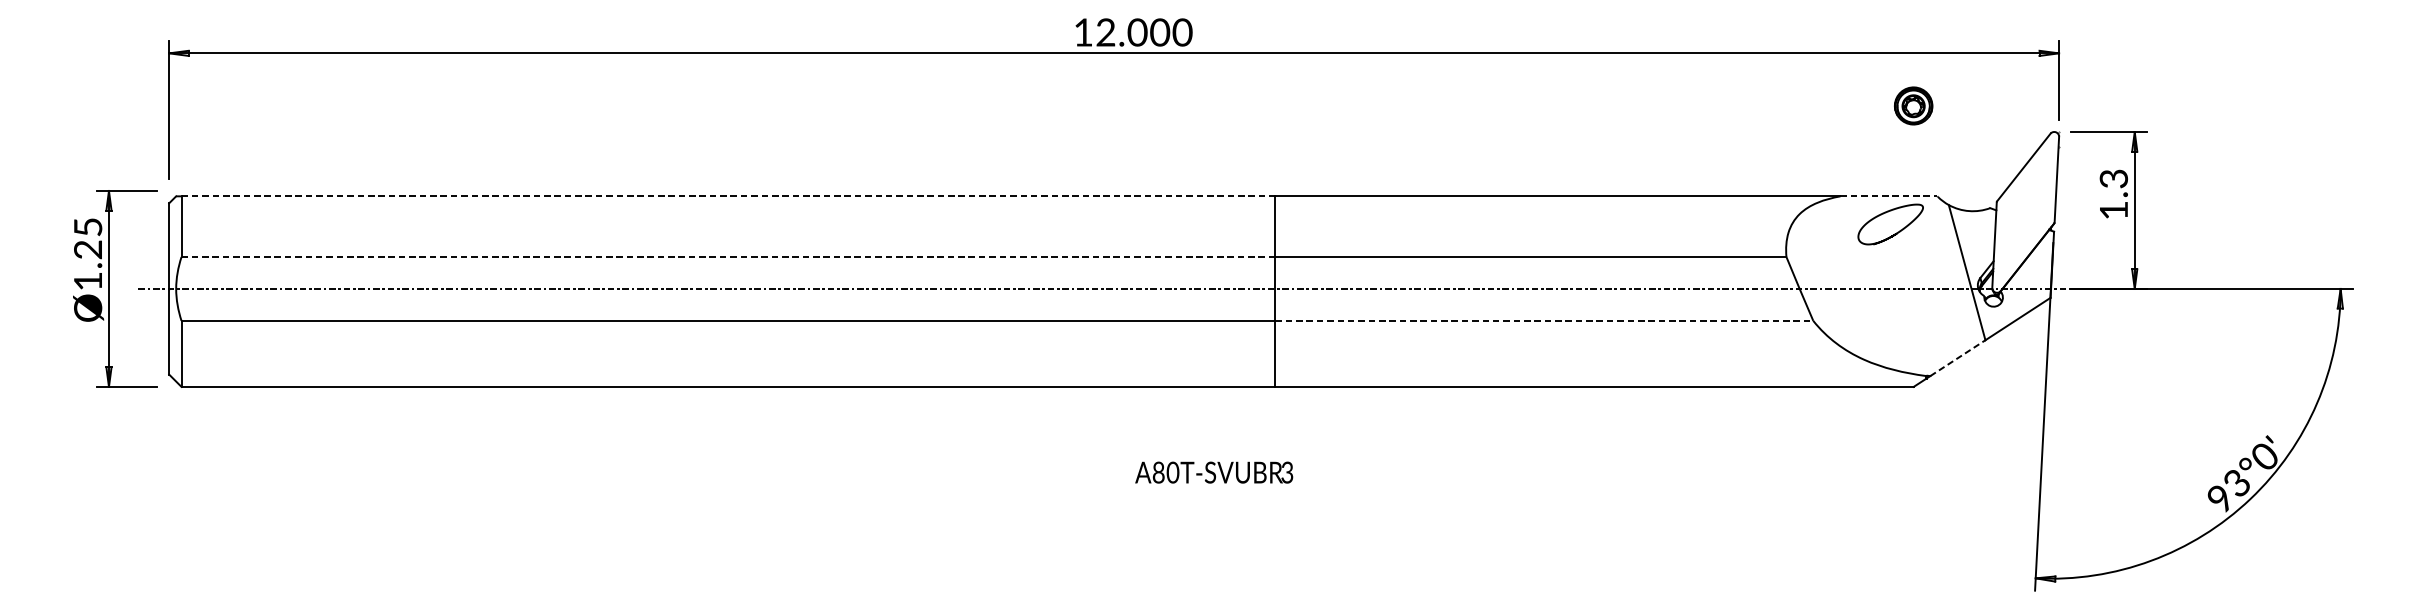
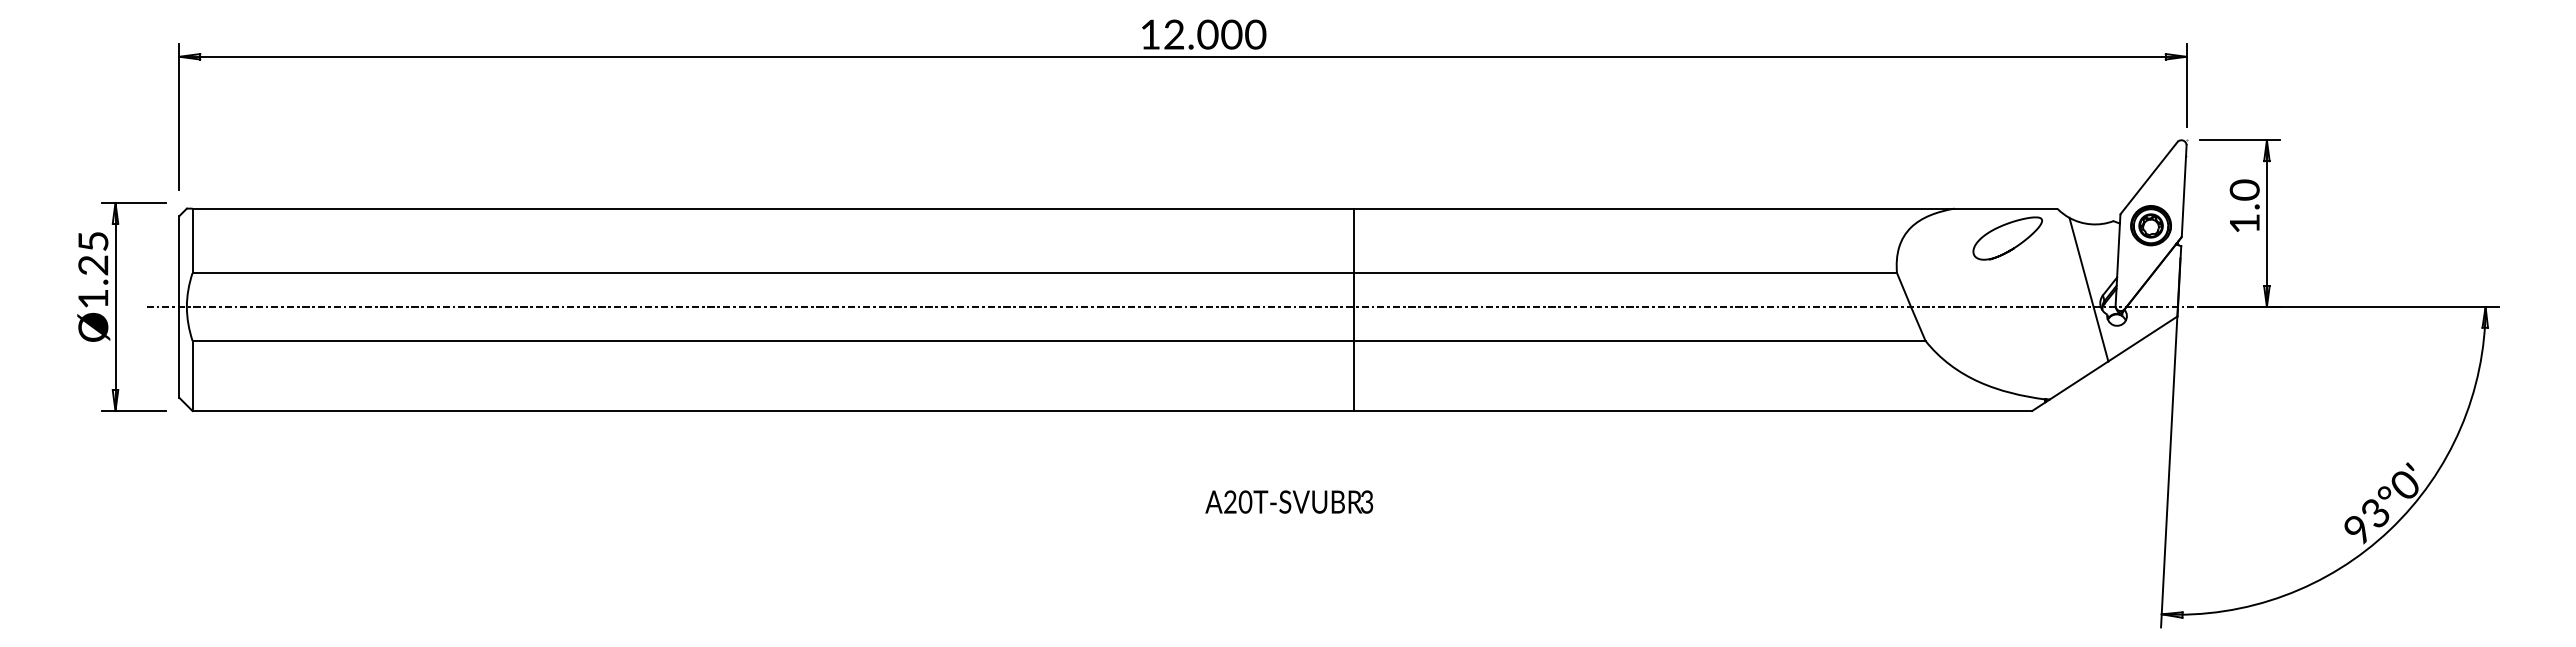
part: (1913, 105) -> (2150, 225), moved
text: (2113, 178) -> (2244, 189), 1.3 -> 1.0
line: (728, 196) -> (773, 208), dashed -> solid
line: (1889, 196) -> (2006, 208), dashed -> solid
line: (728, 257) -> (773, 273), dashed -> solid
line: (1543, 320) -> (1639, 340), dashed -> solid
line: (1958, 358) -> (2079, 380), dashed -> solid
text: (1158, 473) -> (1230, 502), A80T-SVUBR -> A20T-SVUBR

